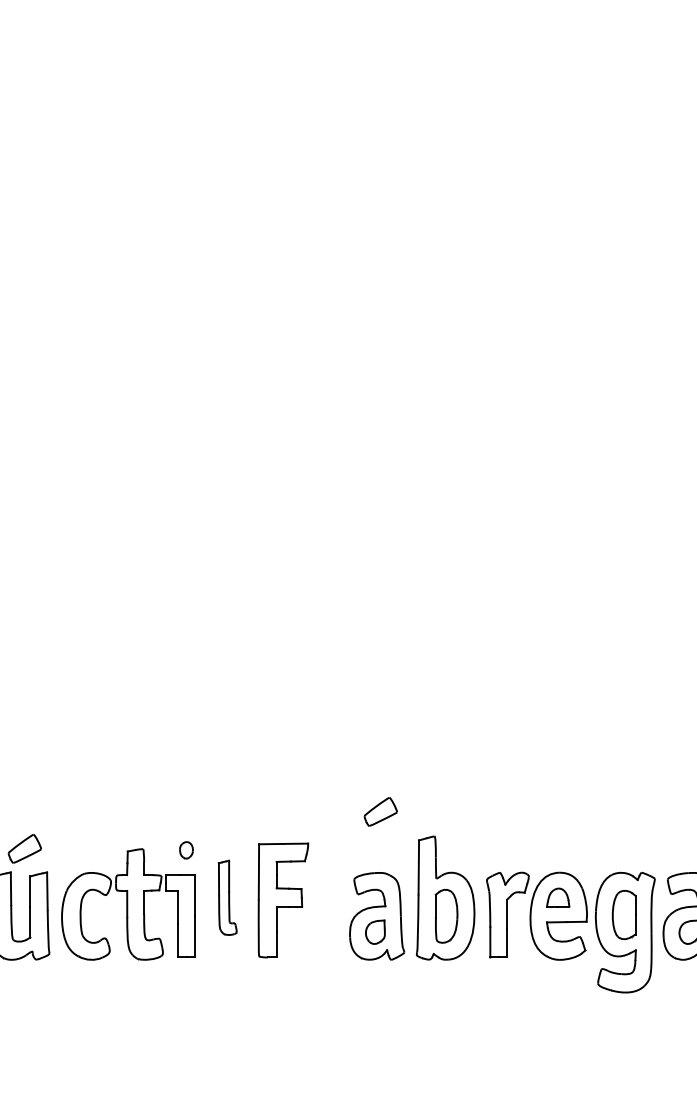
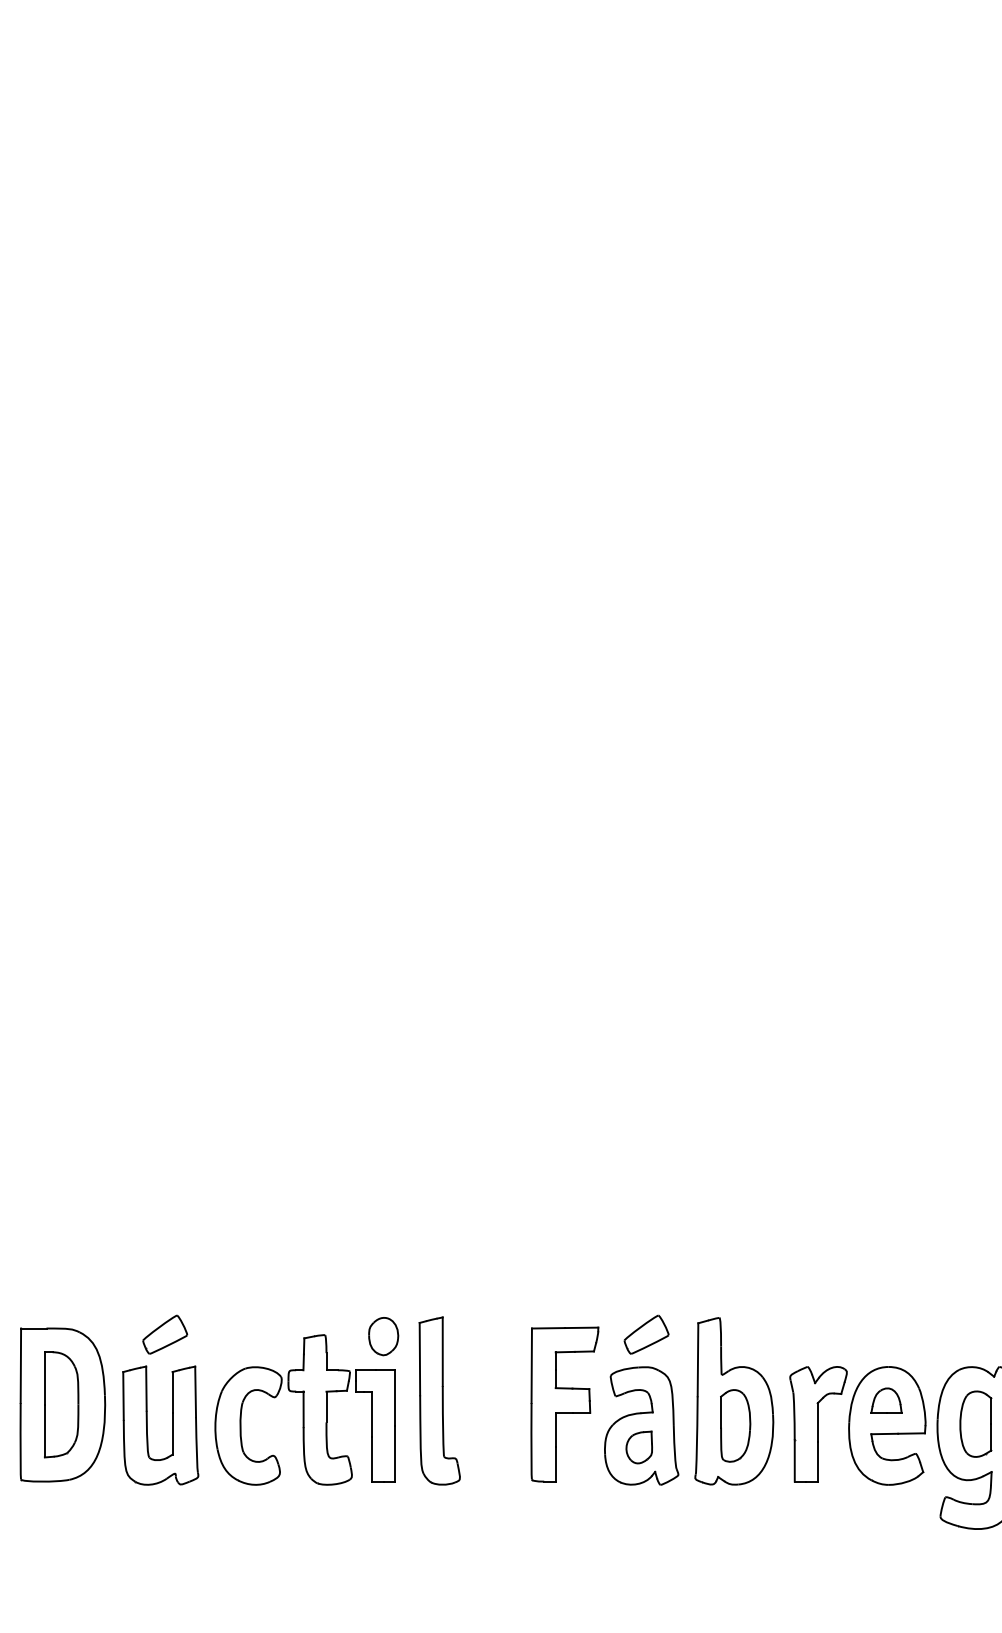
part: (380, 811) -> (646, 1334), moved
part: (186, 850) -> (383, 1336), size x1.67
part: (227, 897) -> (439, 1400), size x1.67
part: (283, 900) -> (564, 1404), moved

